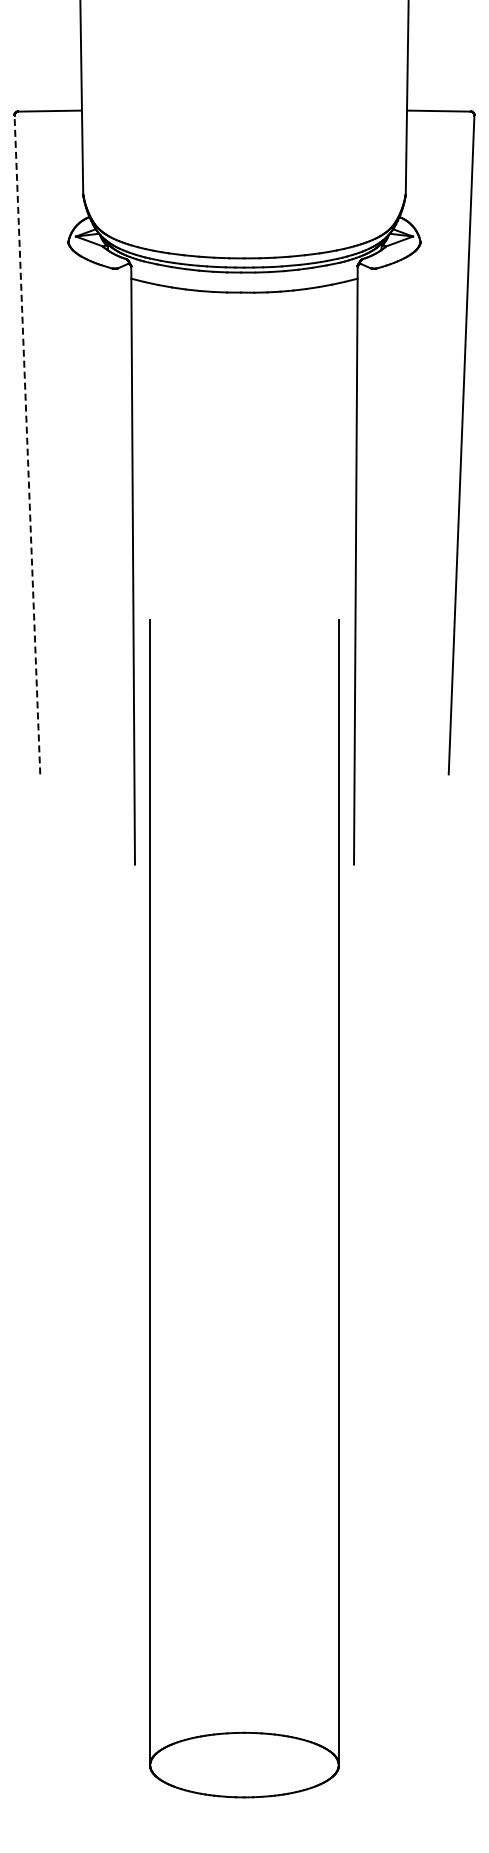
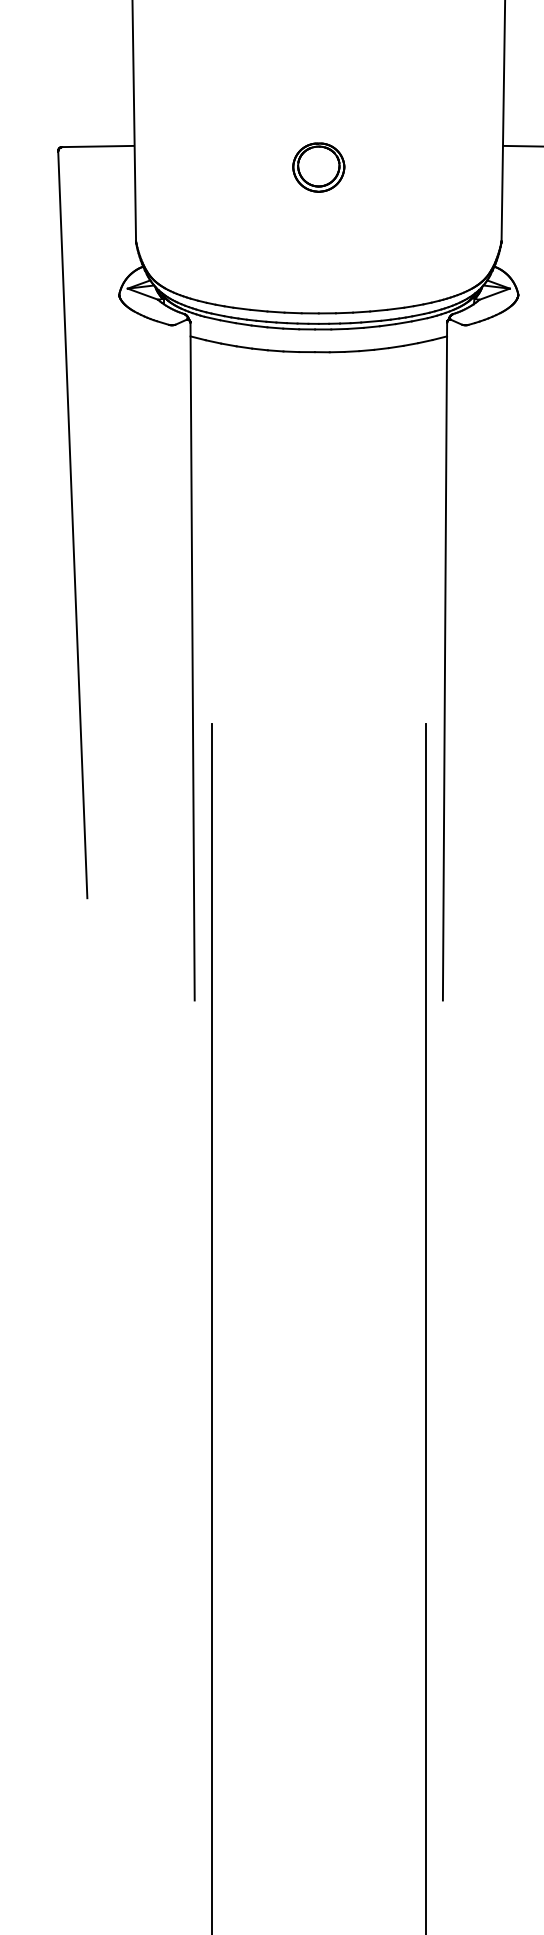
part: (244, 129) -> (318, 167), added
line: (27, 444) -> (72, 524), dashed -> solid

